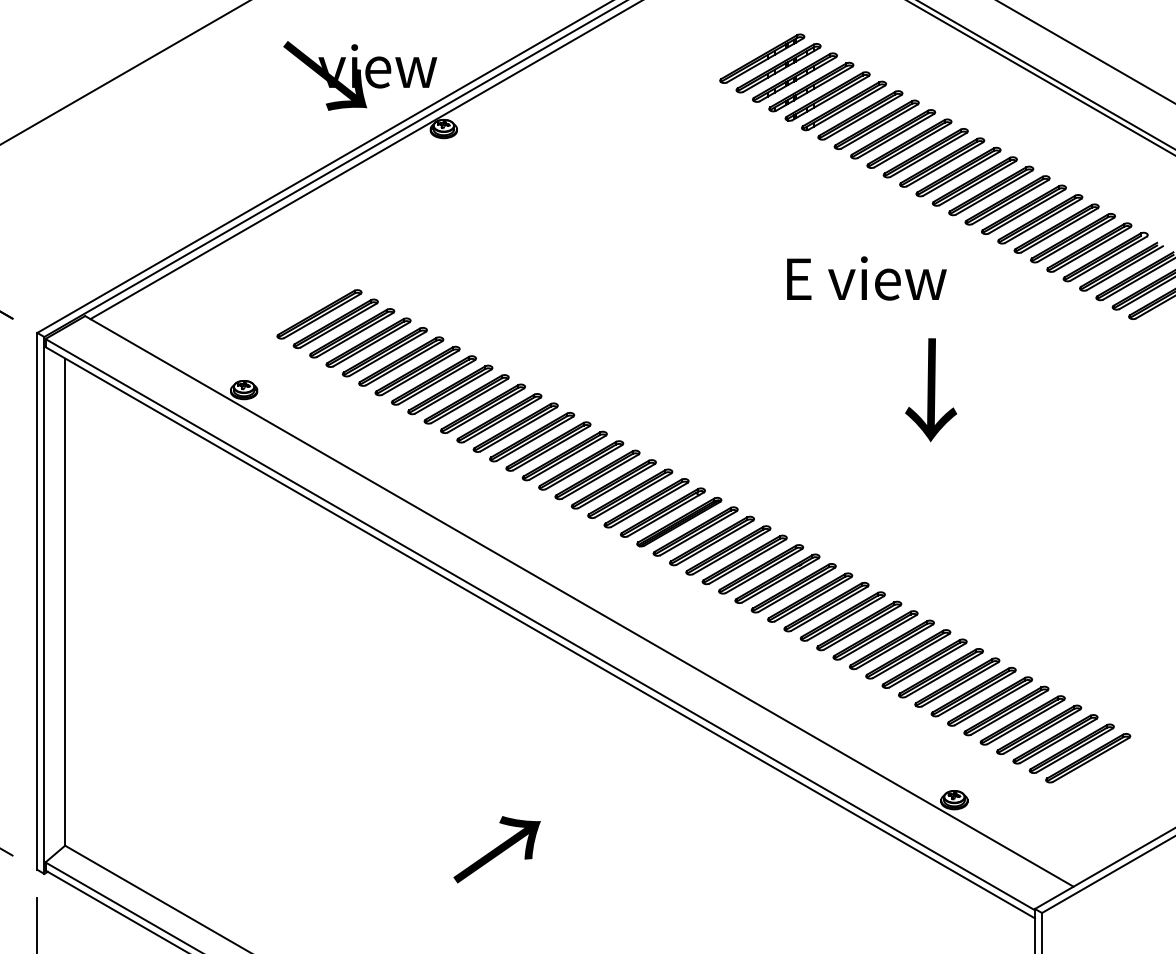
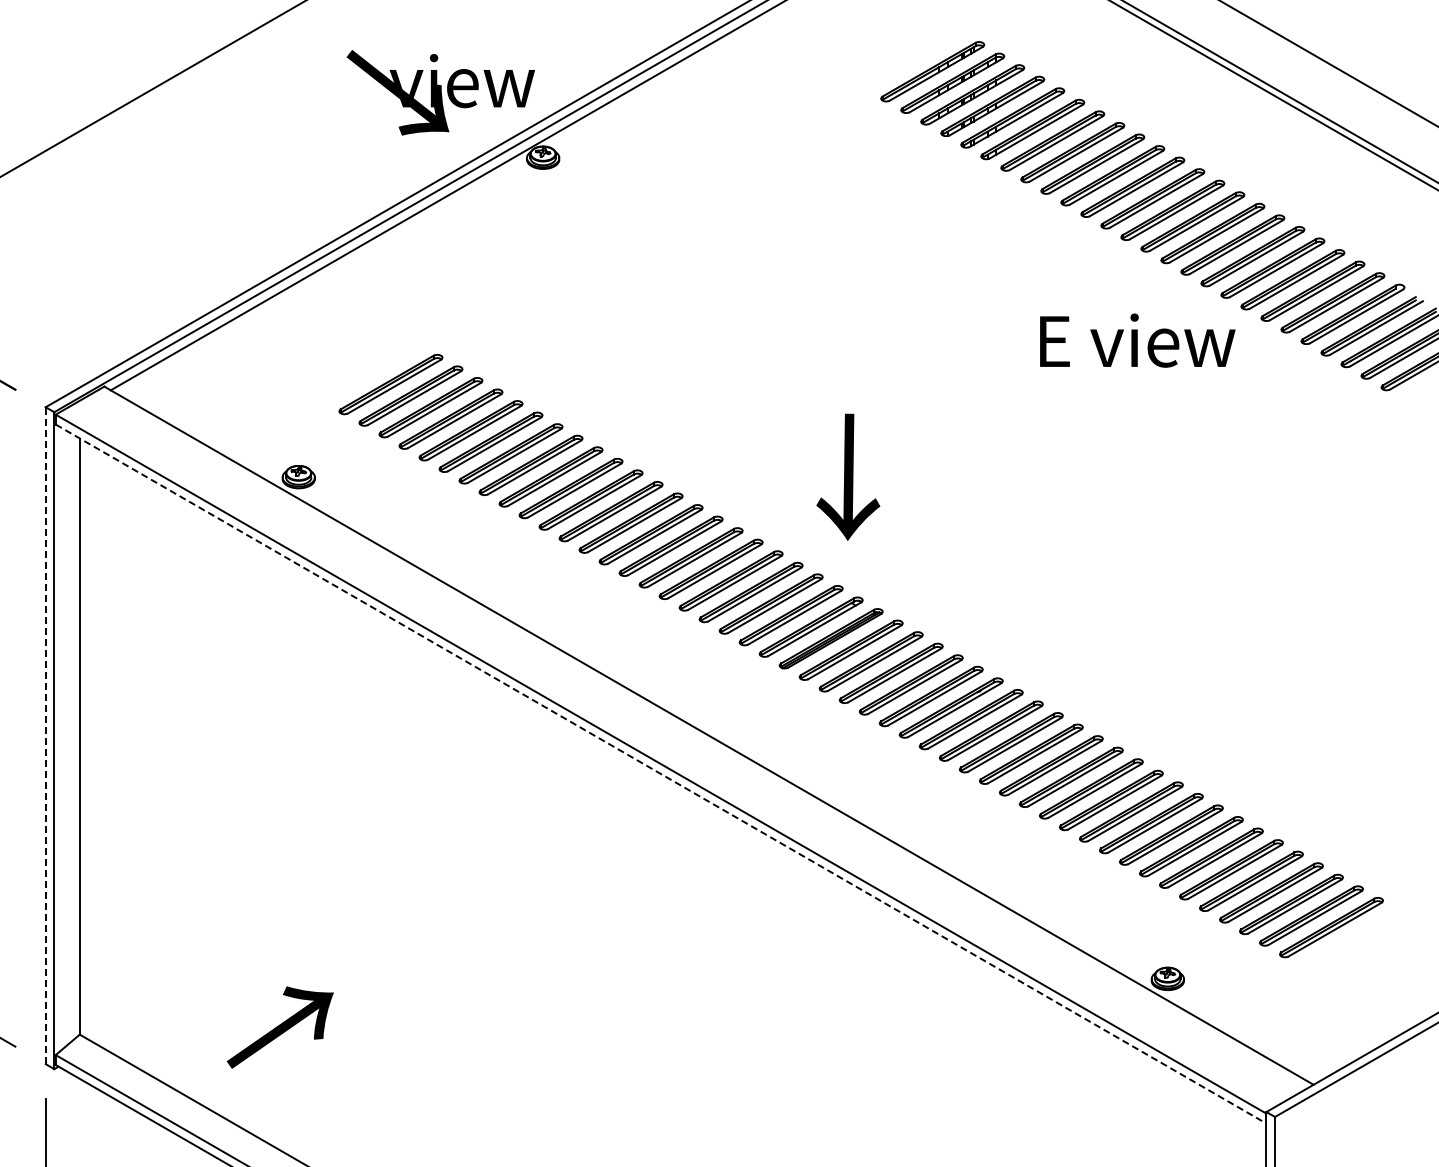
text: (866, 278) -> (1137, 340), moved
text: (931, 389) -> (848, 476), moved
line: (37, 601) -> (45, 735), solid -> dashed
line: (540, 633) -> (661, 774), solid -> dashed
text: (496, 849) -> (279, 1027), moved

